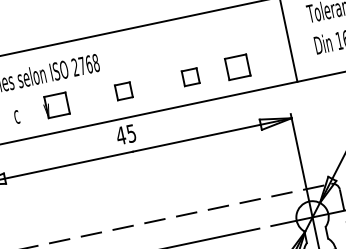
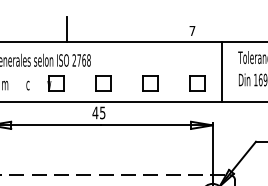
line: (56, 25) -> (67, 29), added
part: (237, 67) -> (197, 83), moved
part: (190, 77) -> (150, 83), size x1.43
part: (123, 91) -> (103, 83), size x1.43

